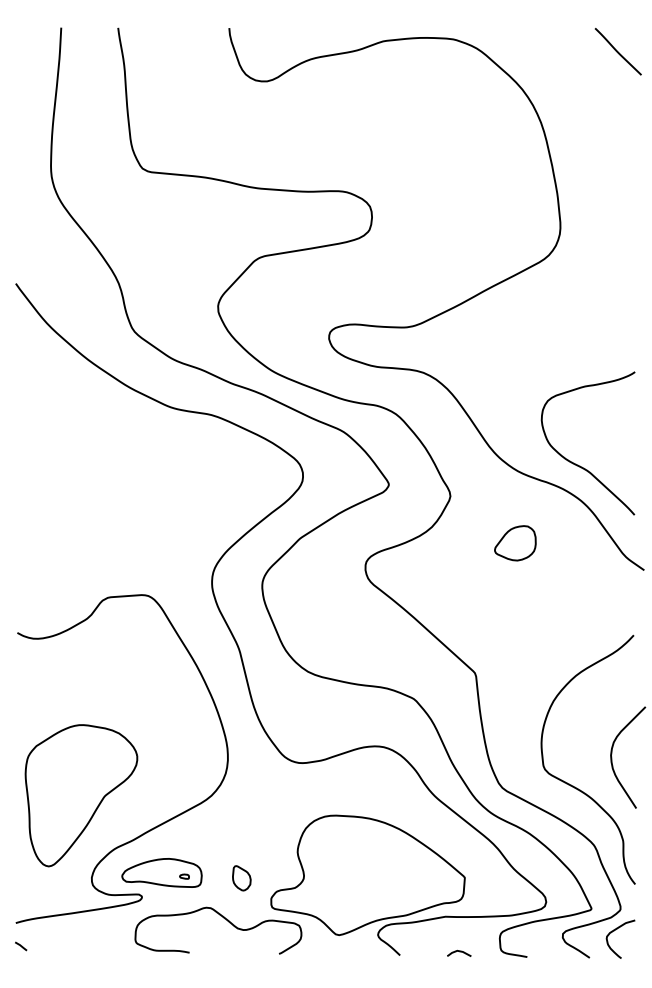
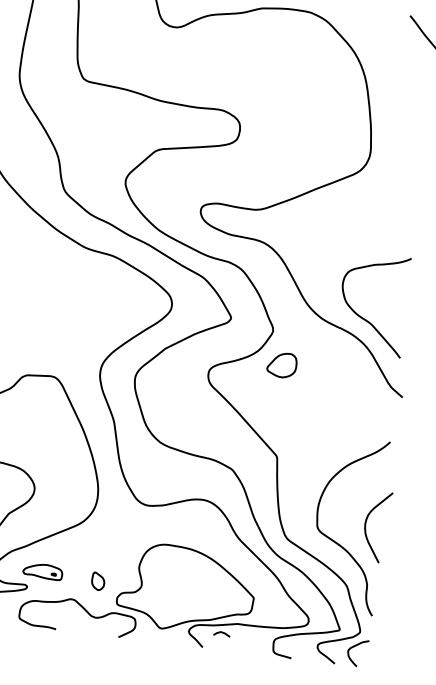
part: (515, 543) -> (282, 365), moved
part: (161, 872) -> (42, 571), size x0.7
curve: (459, 952) -> (222, 633), moved

